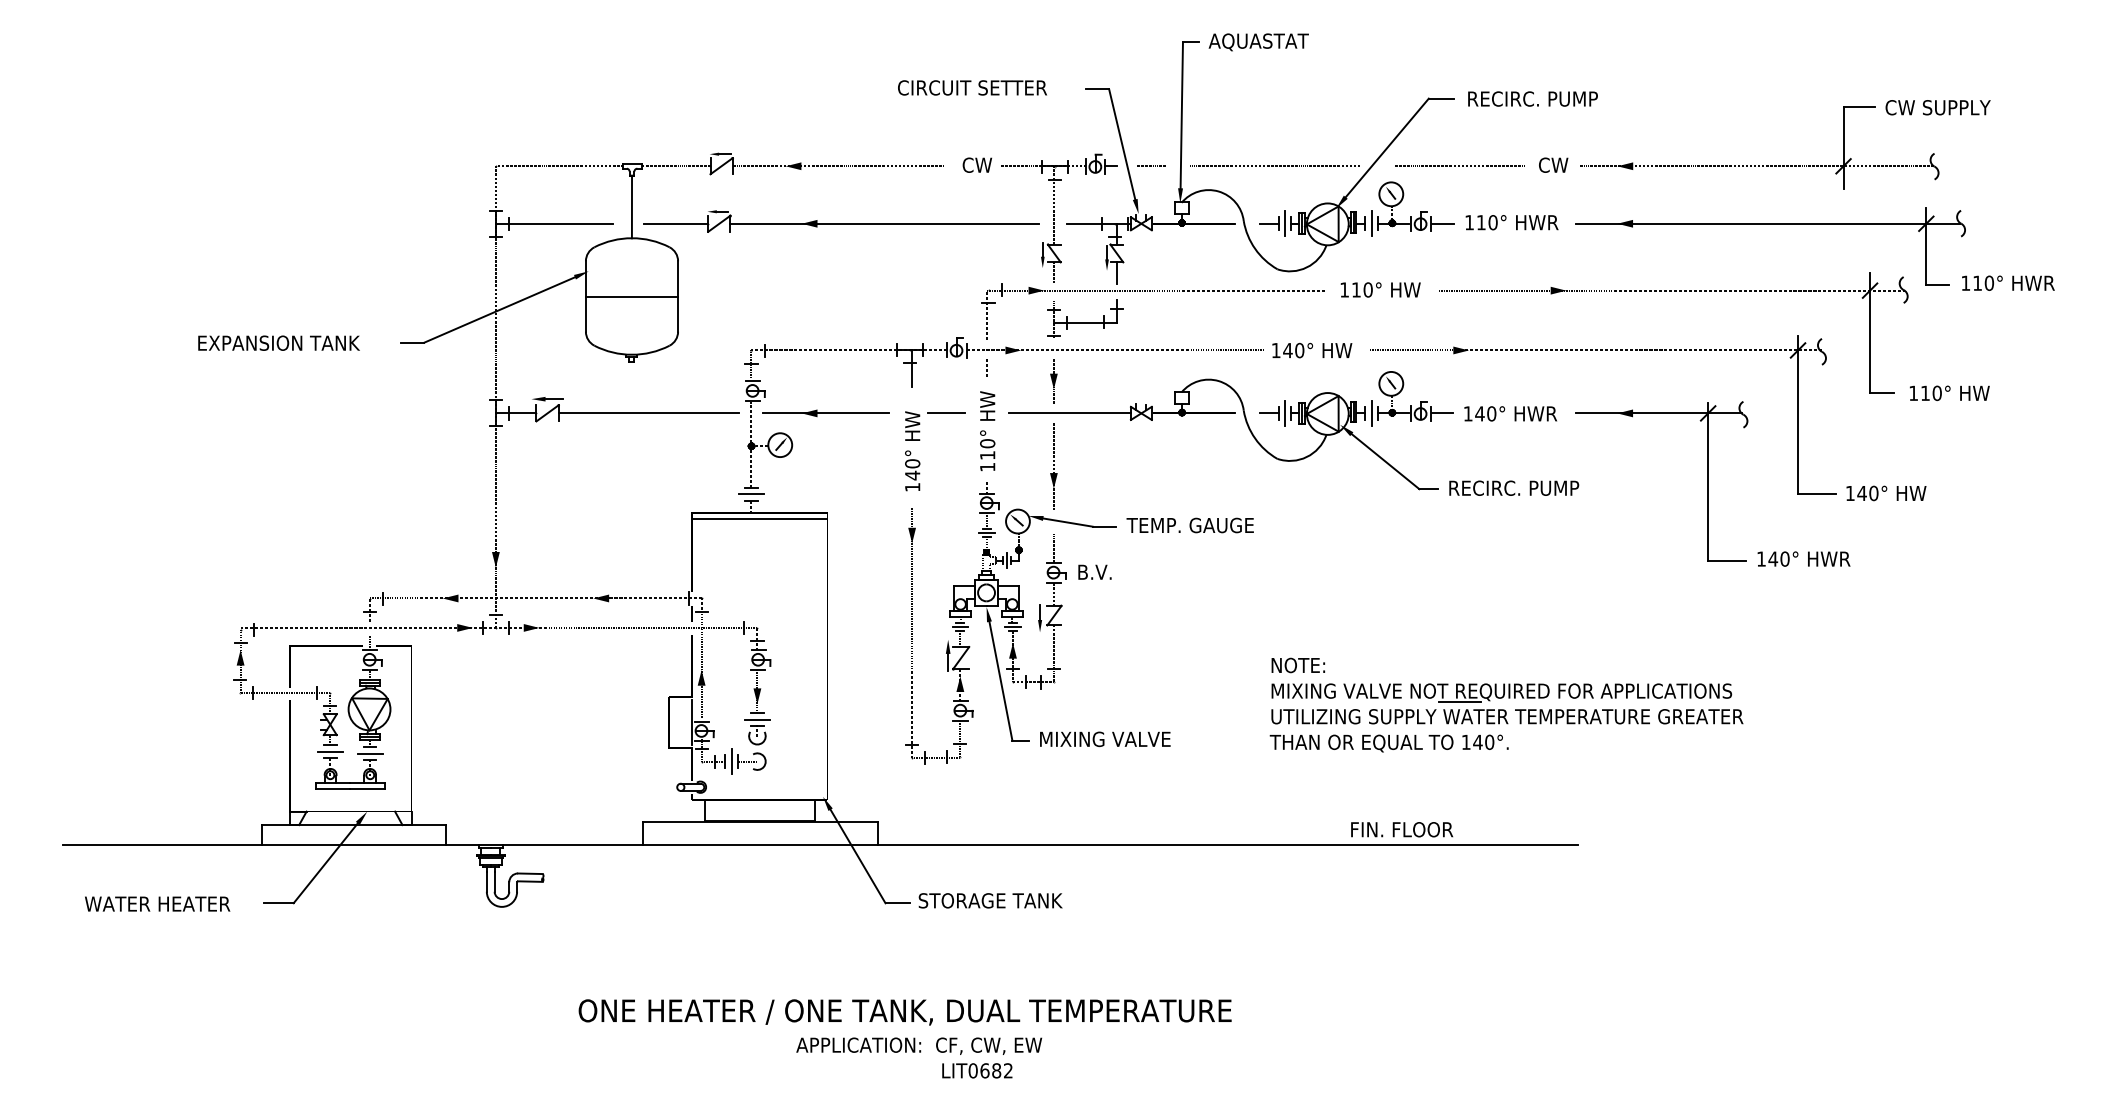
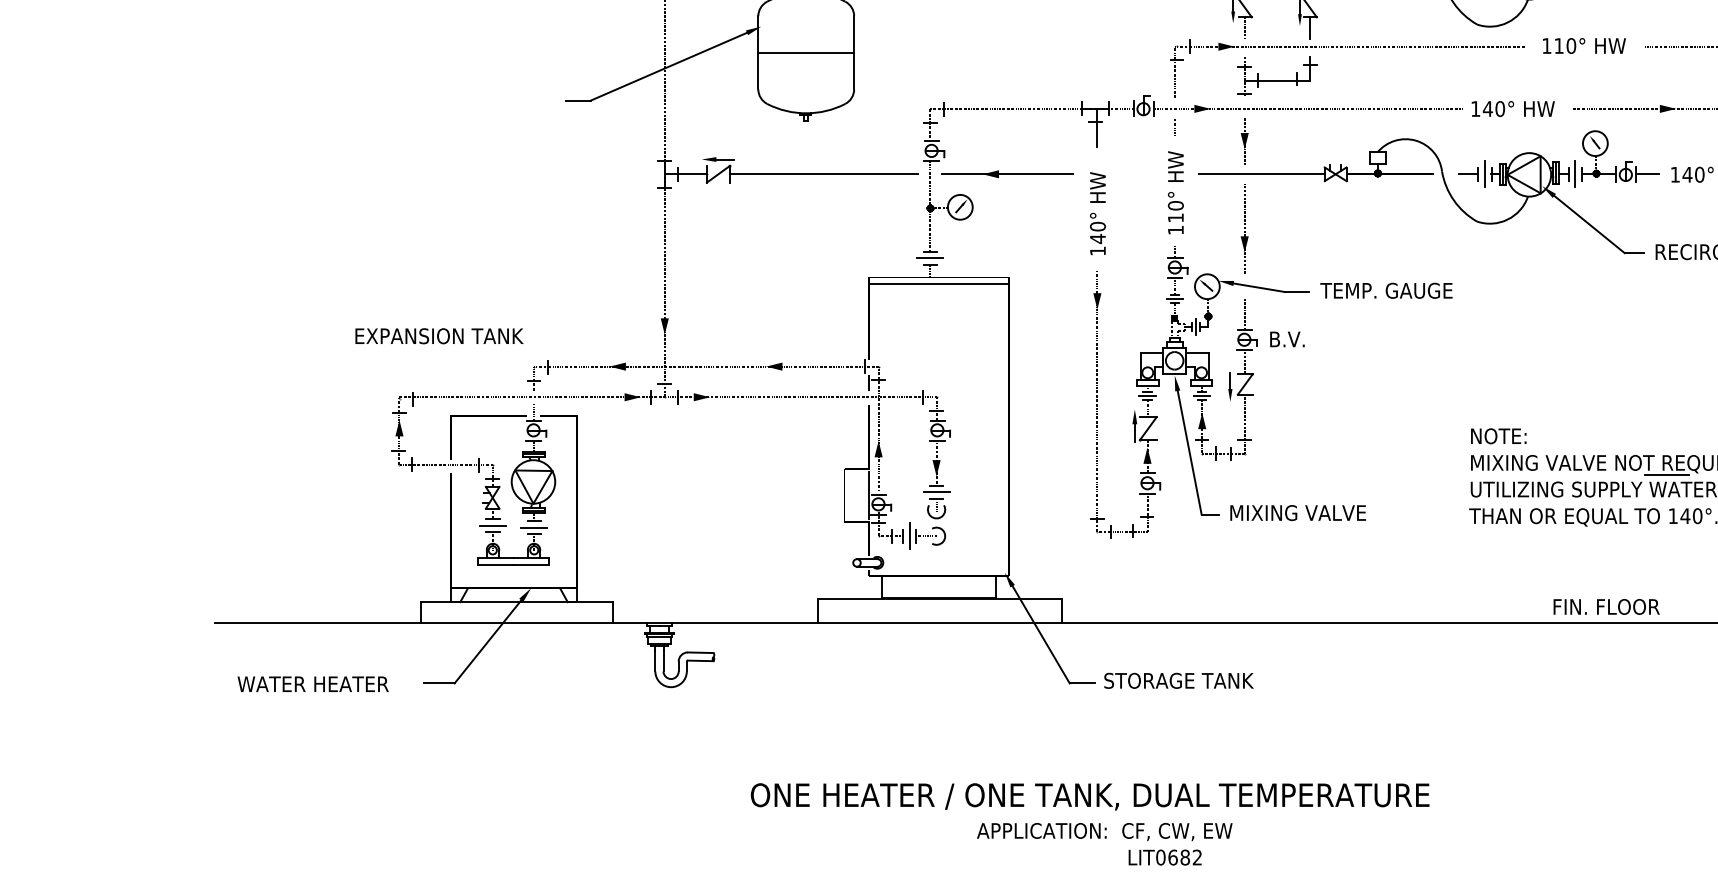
text: (278, 342) -> (438, 335), moved
line: (946, 413) -> (1133, 174), removed

